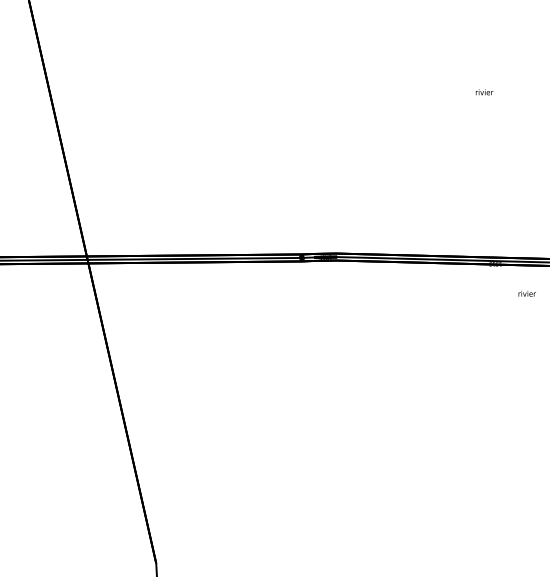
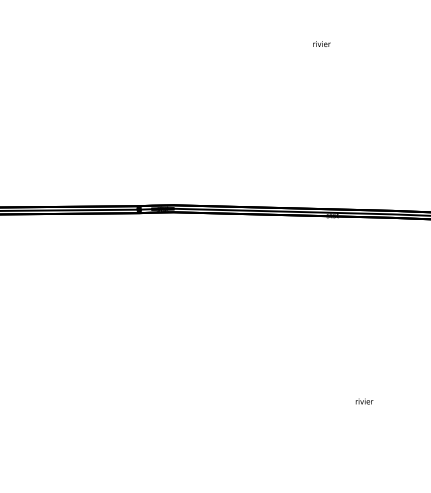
text: (526, 293) -> (363, 401), moved

